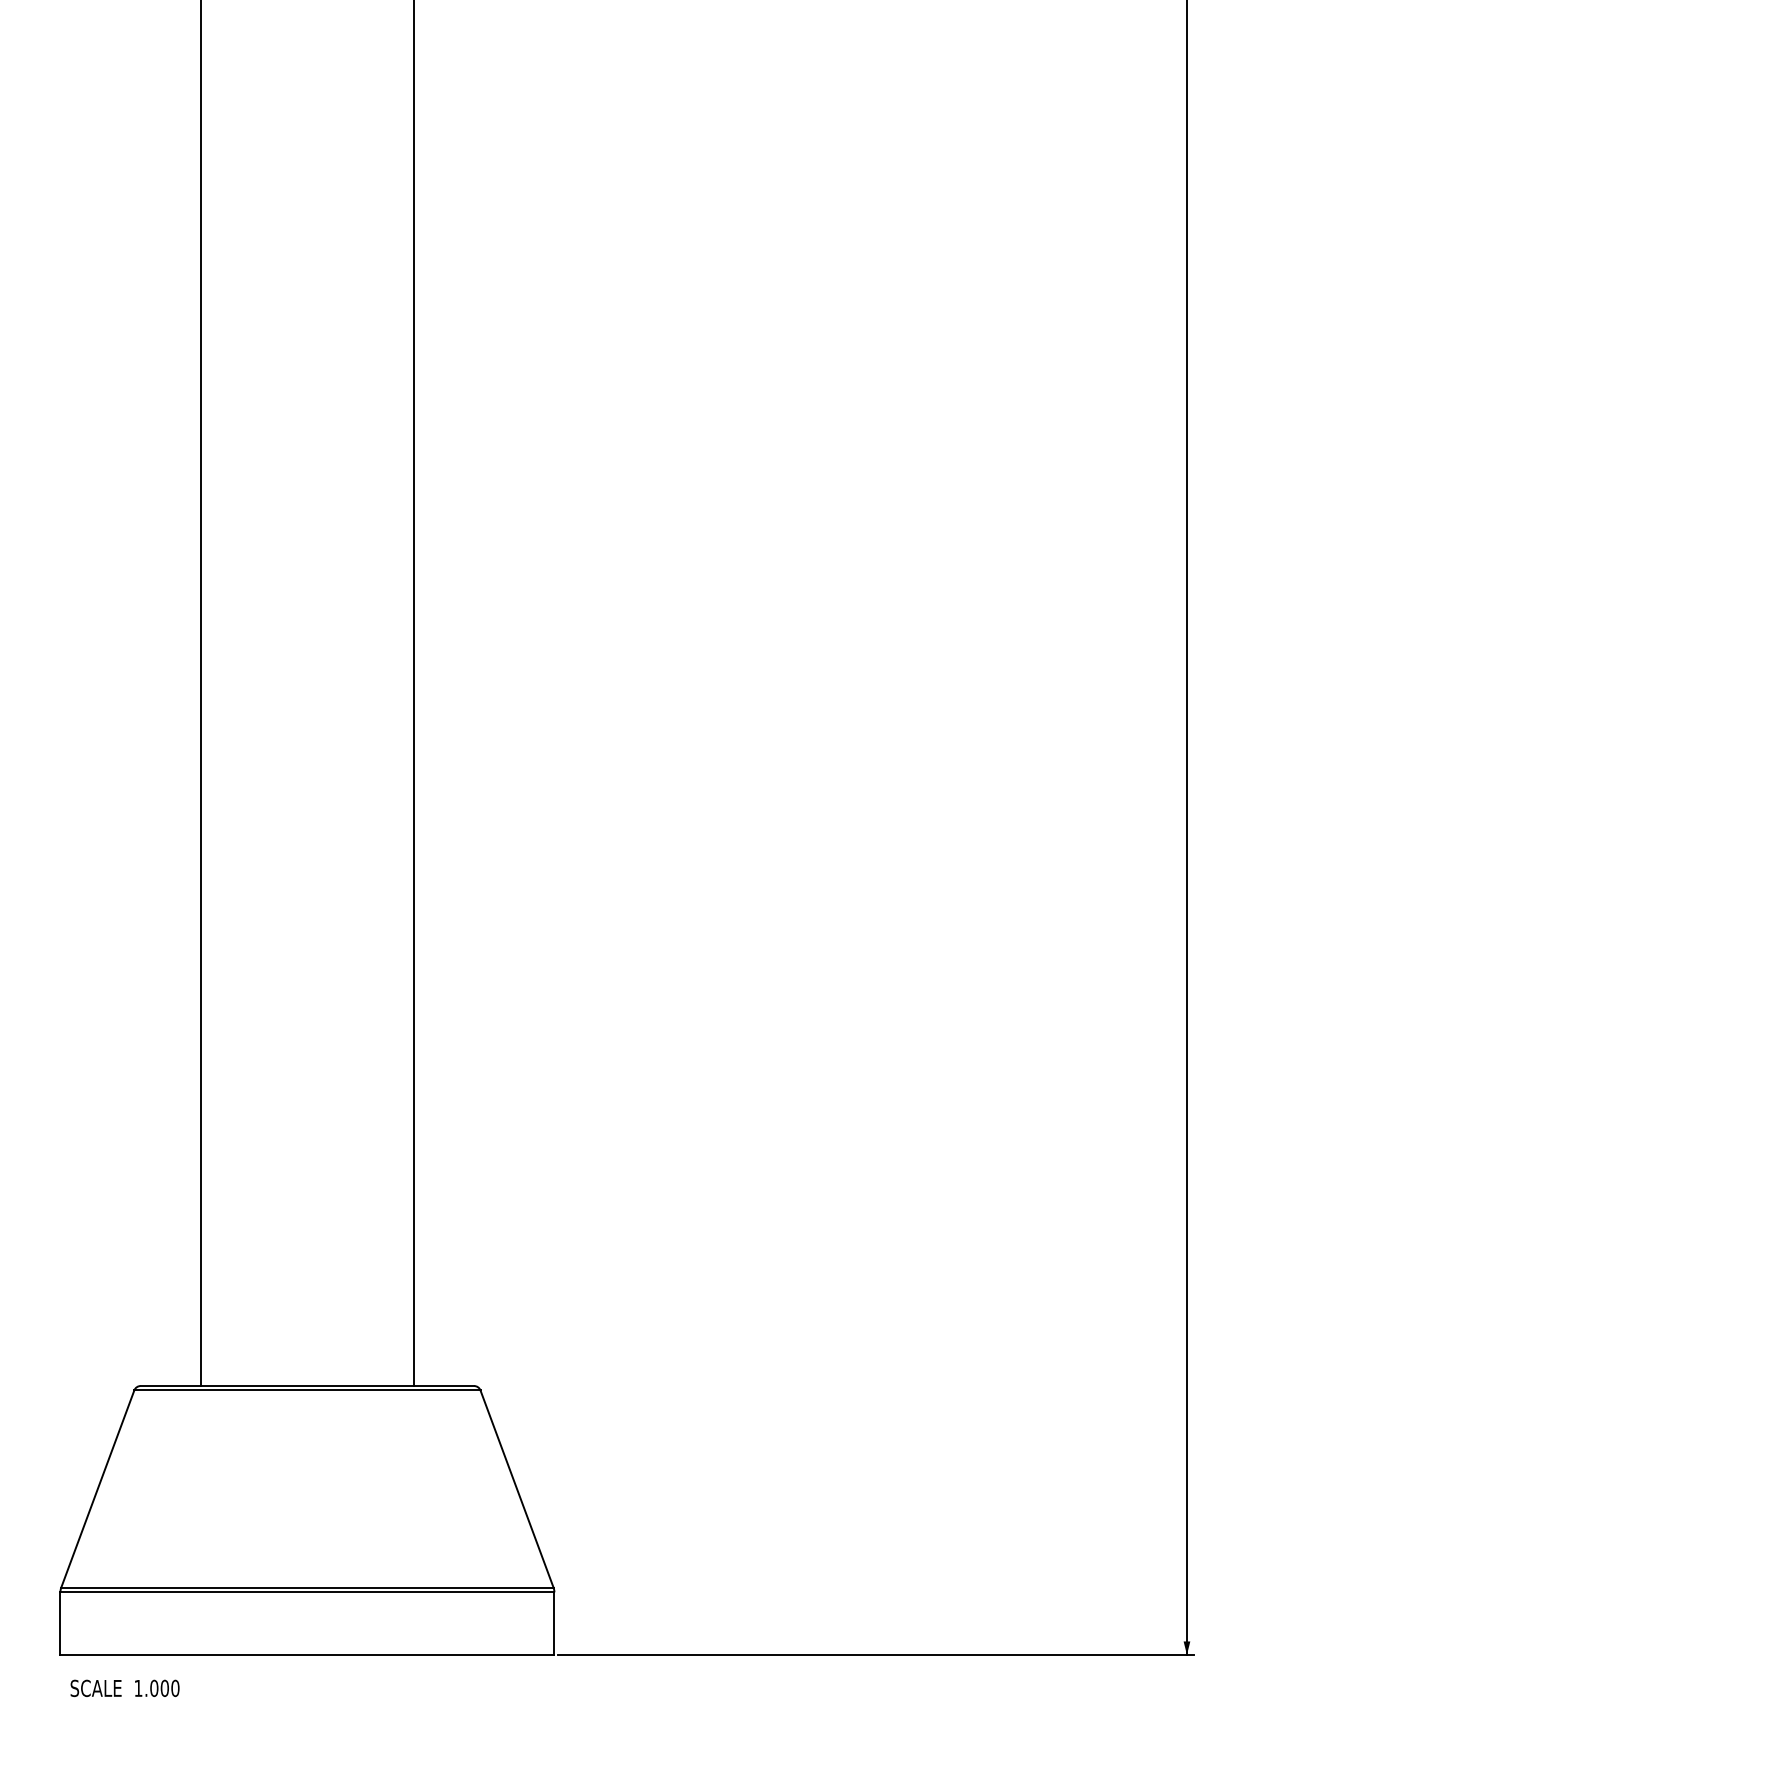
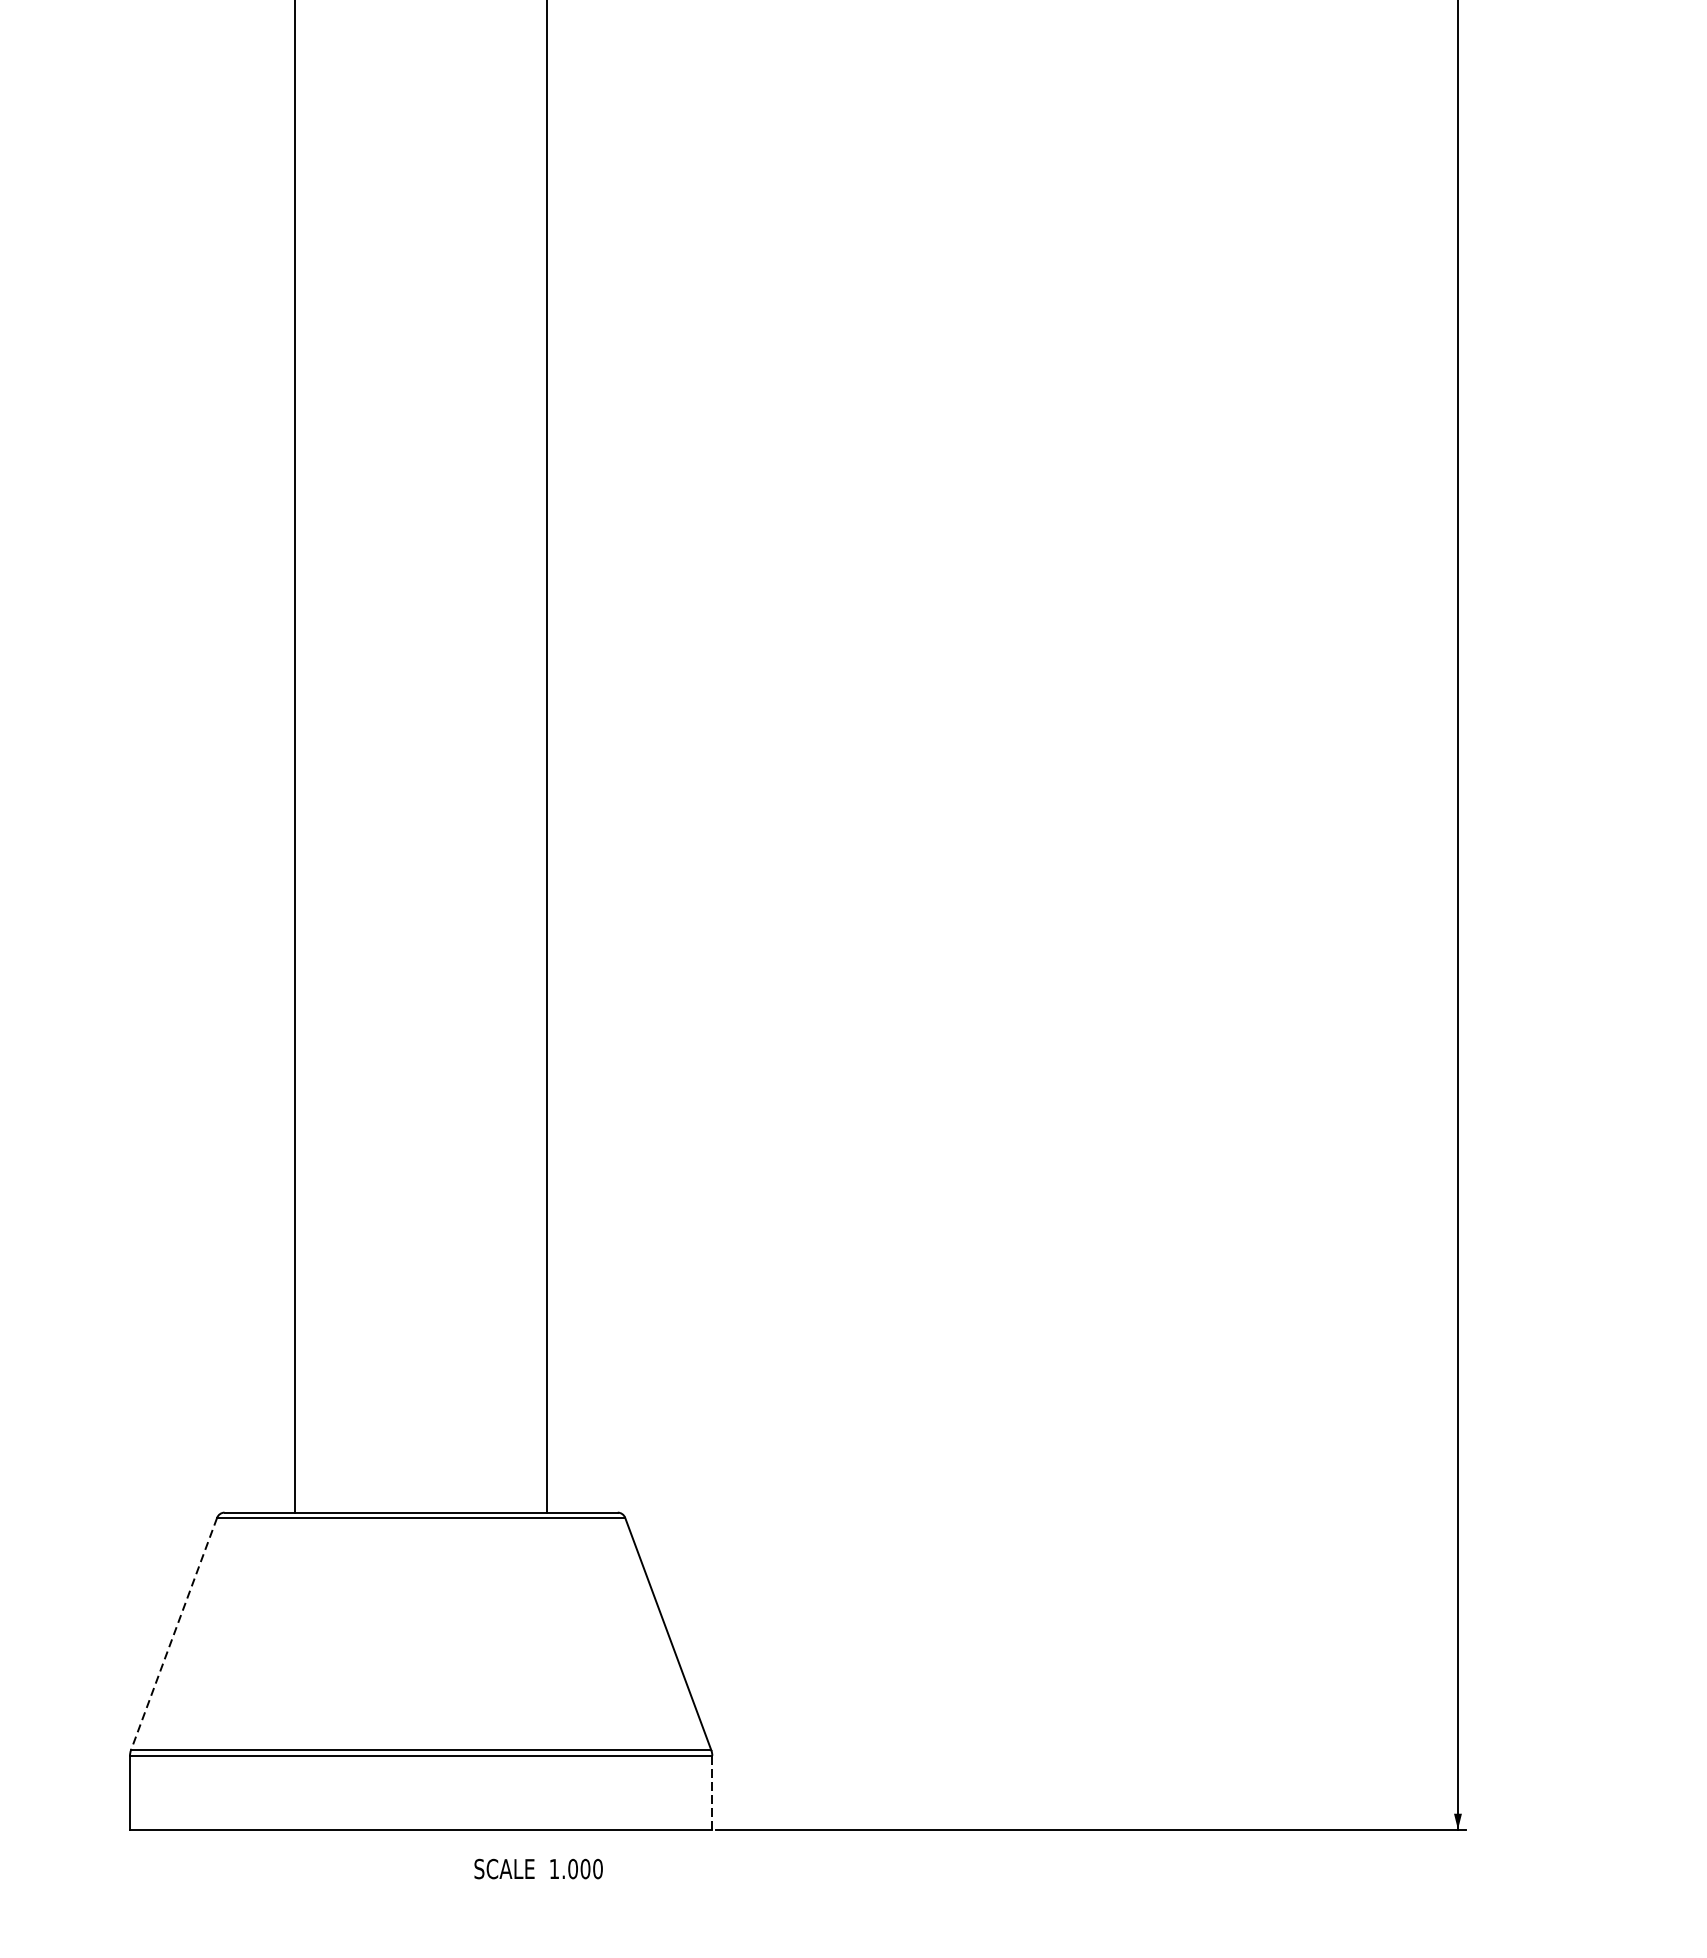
line: (97, 1489) -> (173, 1634), solid -> dashed
line: (554, 1623) -> (712, 1792), solid -> dashed
text: (124, 1688) -> (537, 1869), moved

